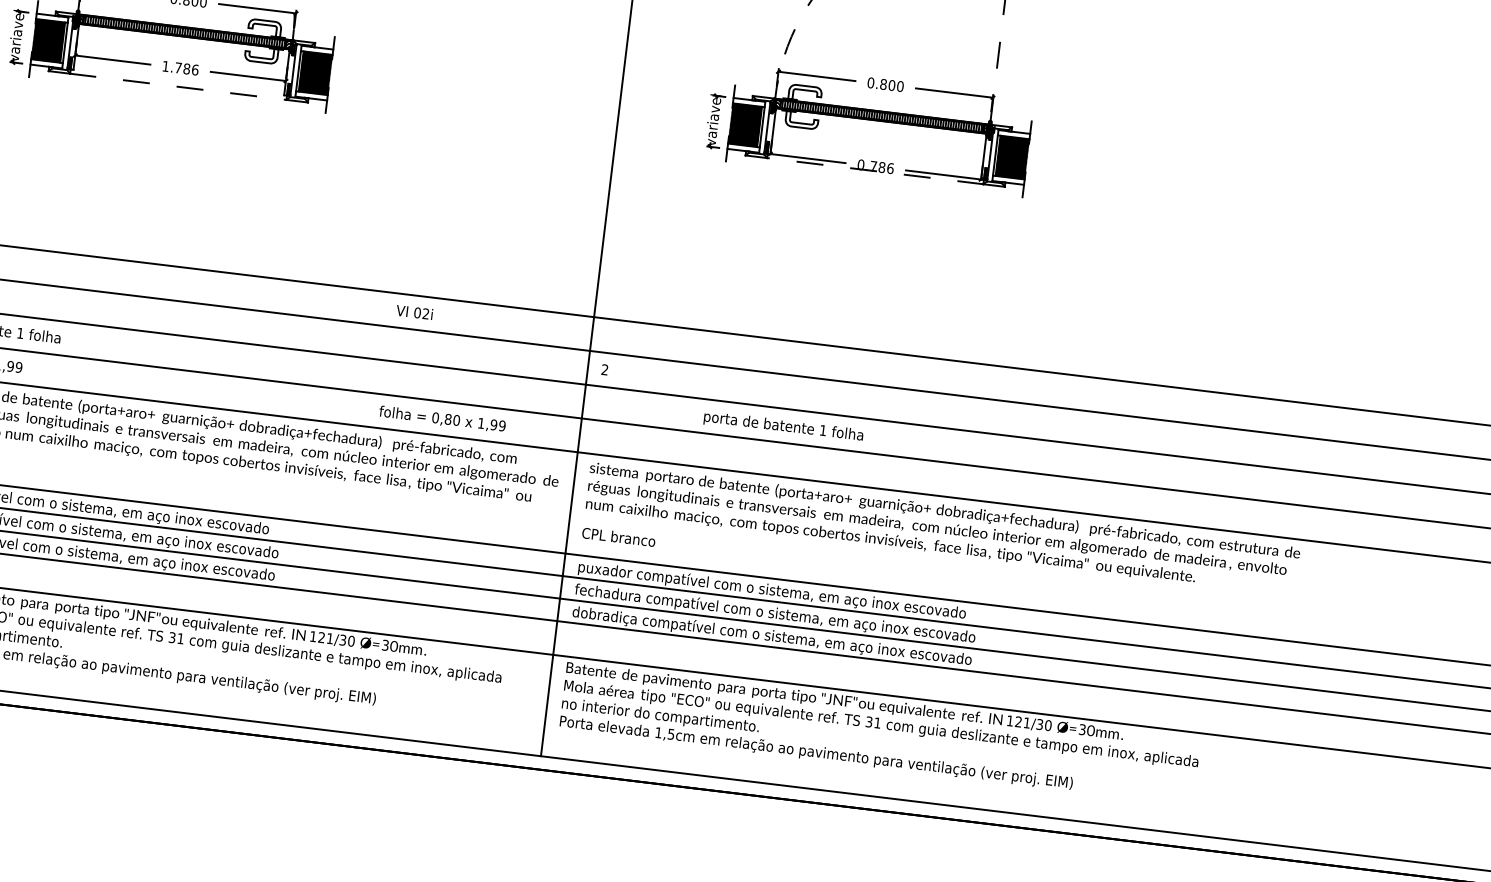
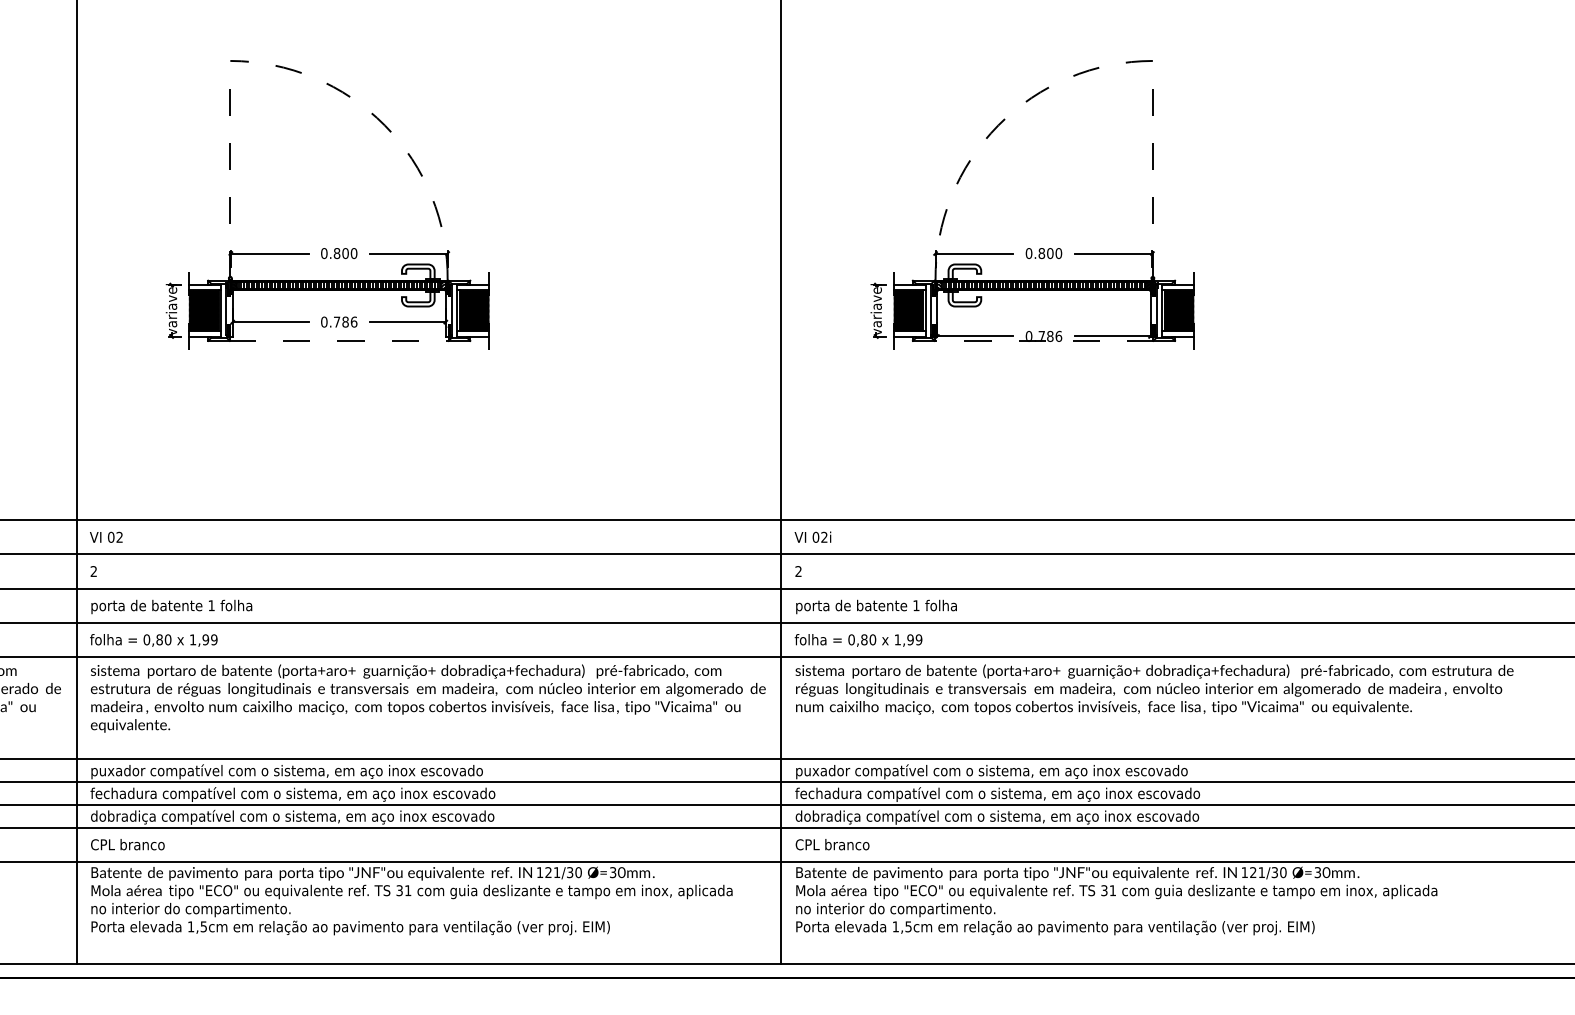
text: (166, 65) -> (324, 321), 1.786 -> 0.786
text: (414, 311) -> (812, 536), moved
text: (442, 419) -> (858, 640), moved
text: (783, 426) -> (876, 606), moved
text: (618, 537) -> (832, 844), moved

